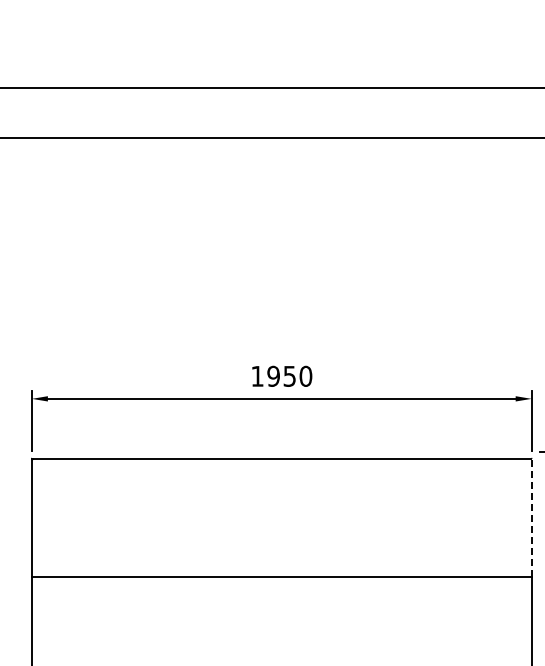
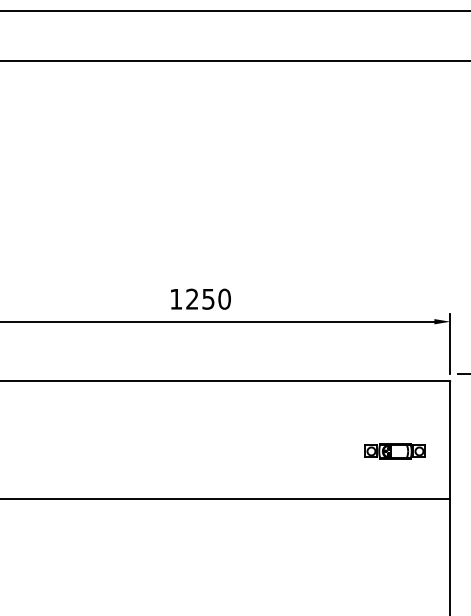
text: (273, 375) -> (192, 298), 1950 -> 1250
line: (531, 517) -> (450, 440), dashed -> solid
part: (476, 528) -> (395, 451), added

